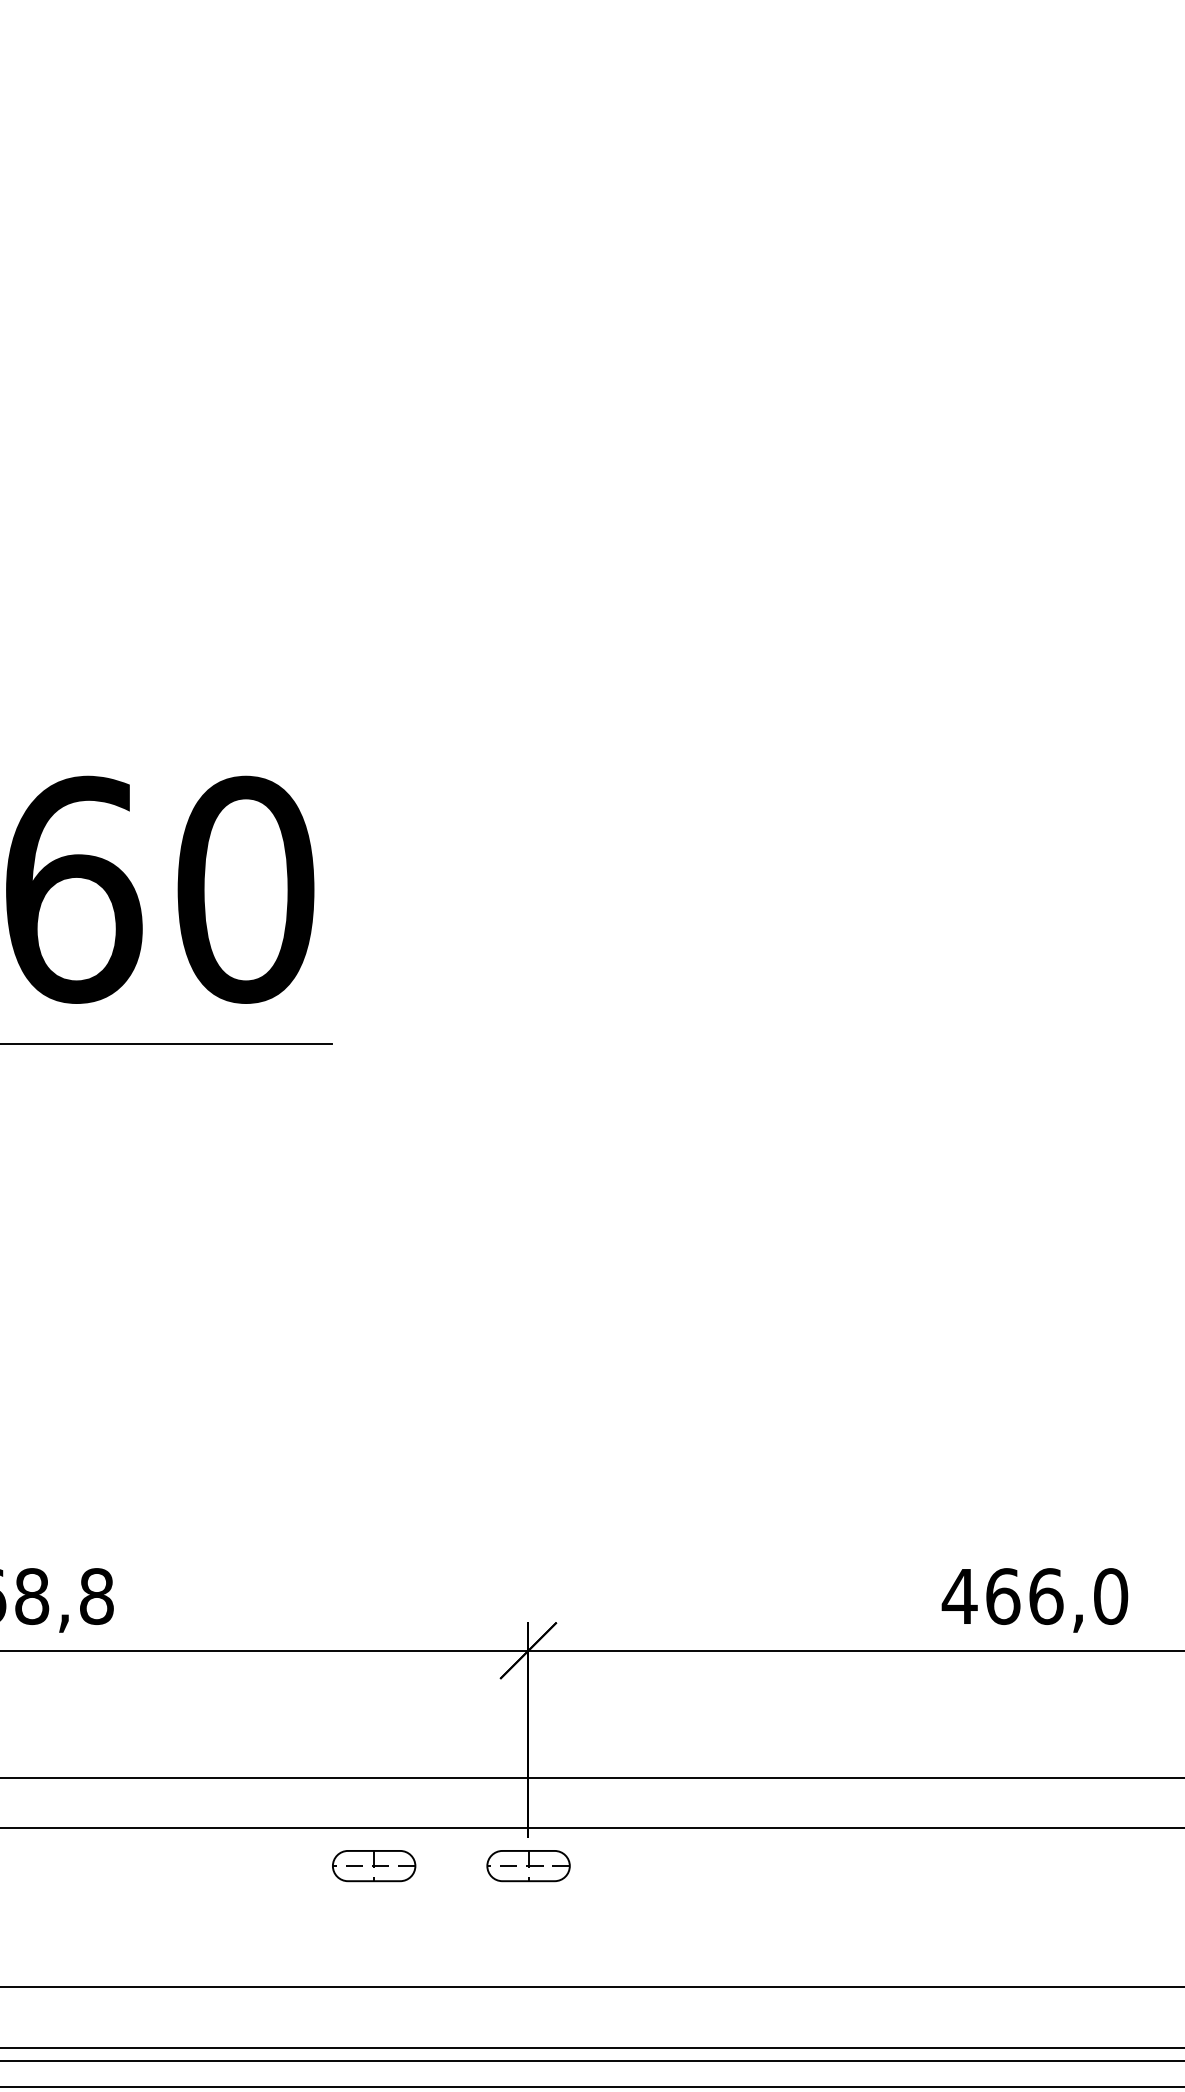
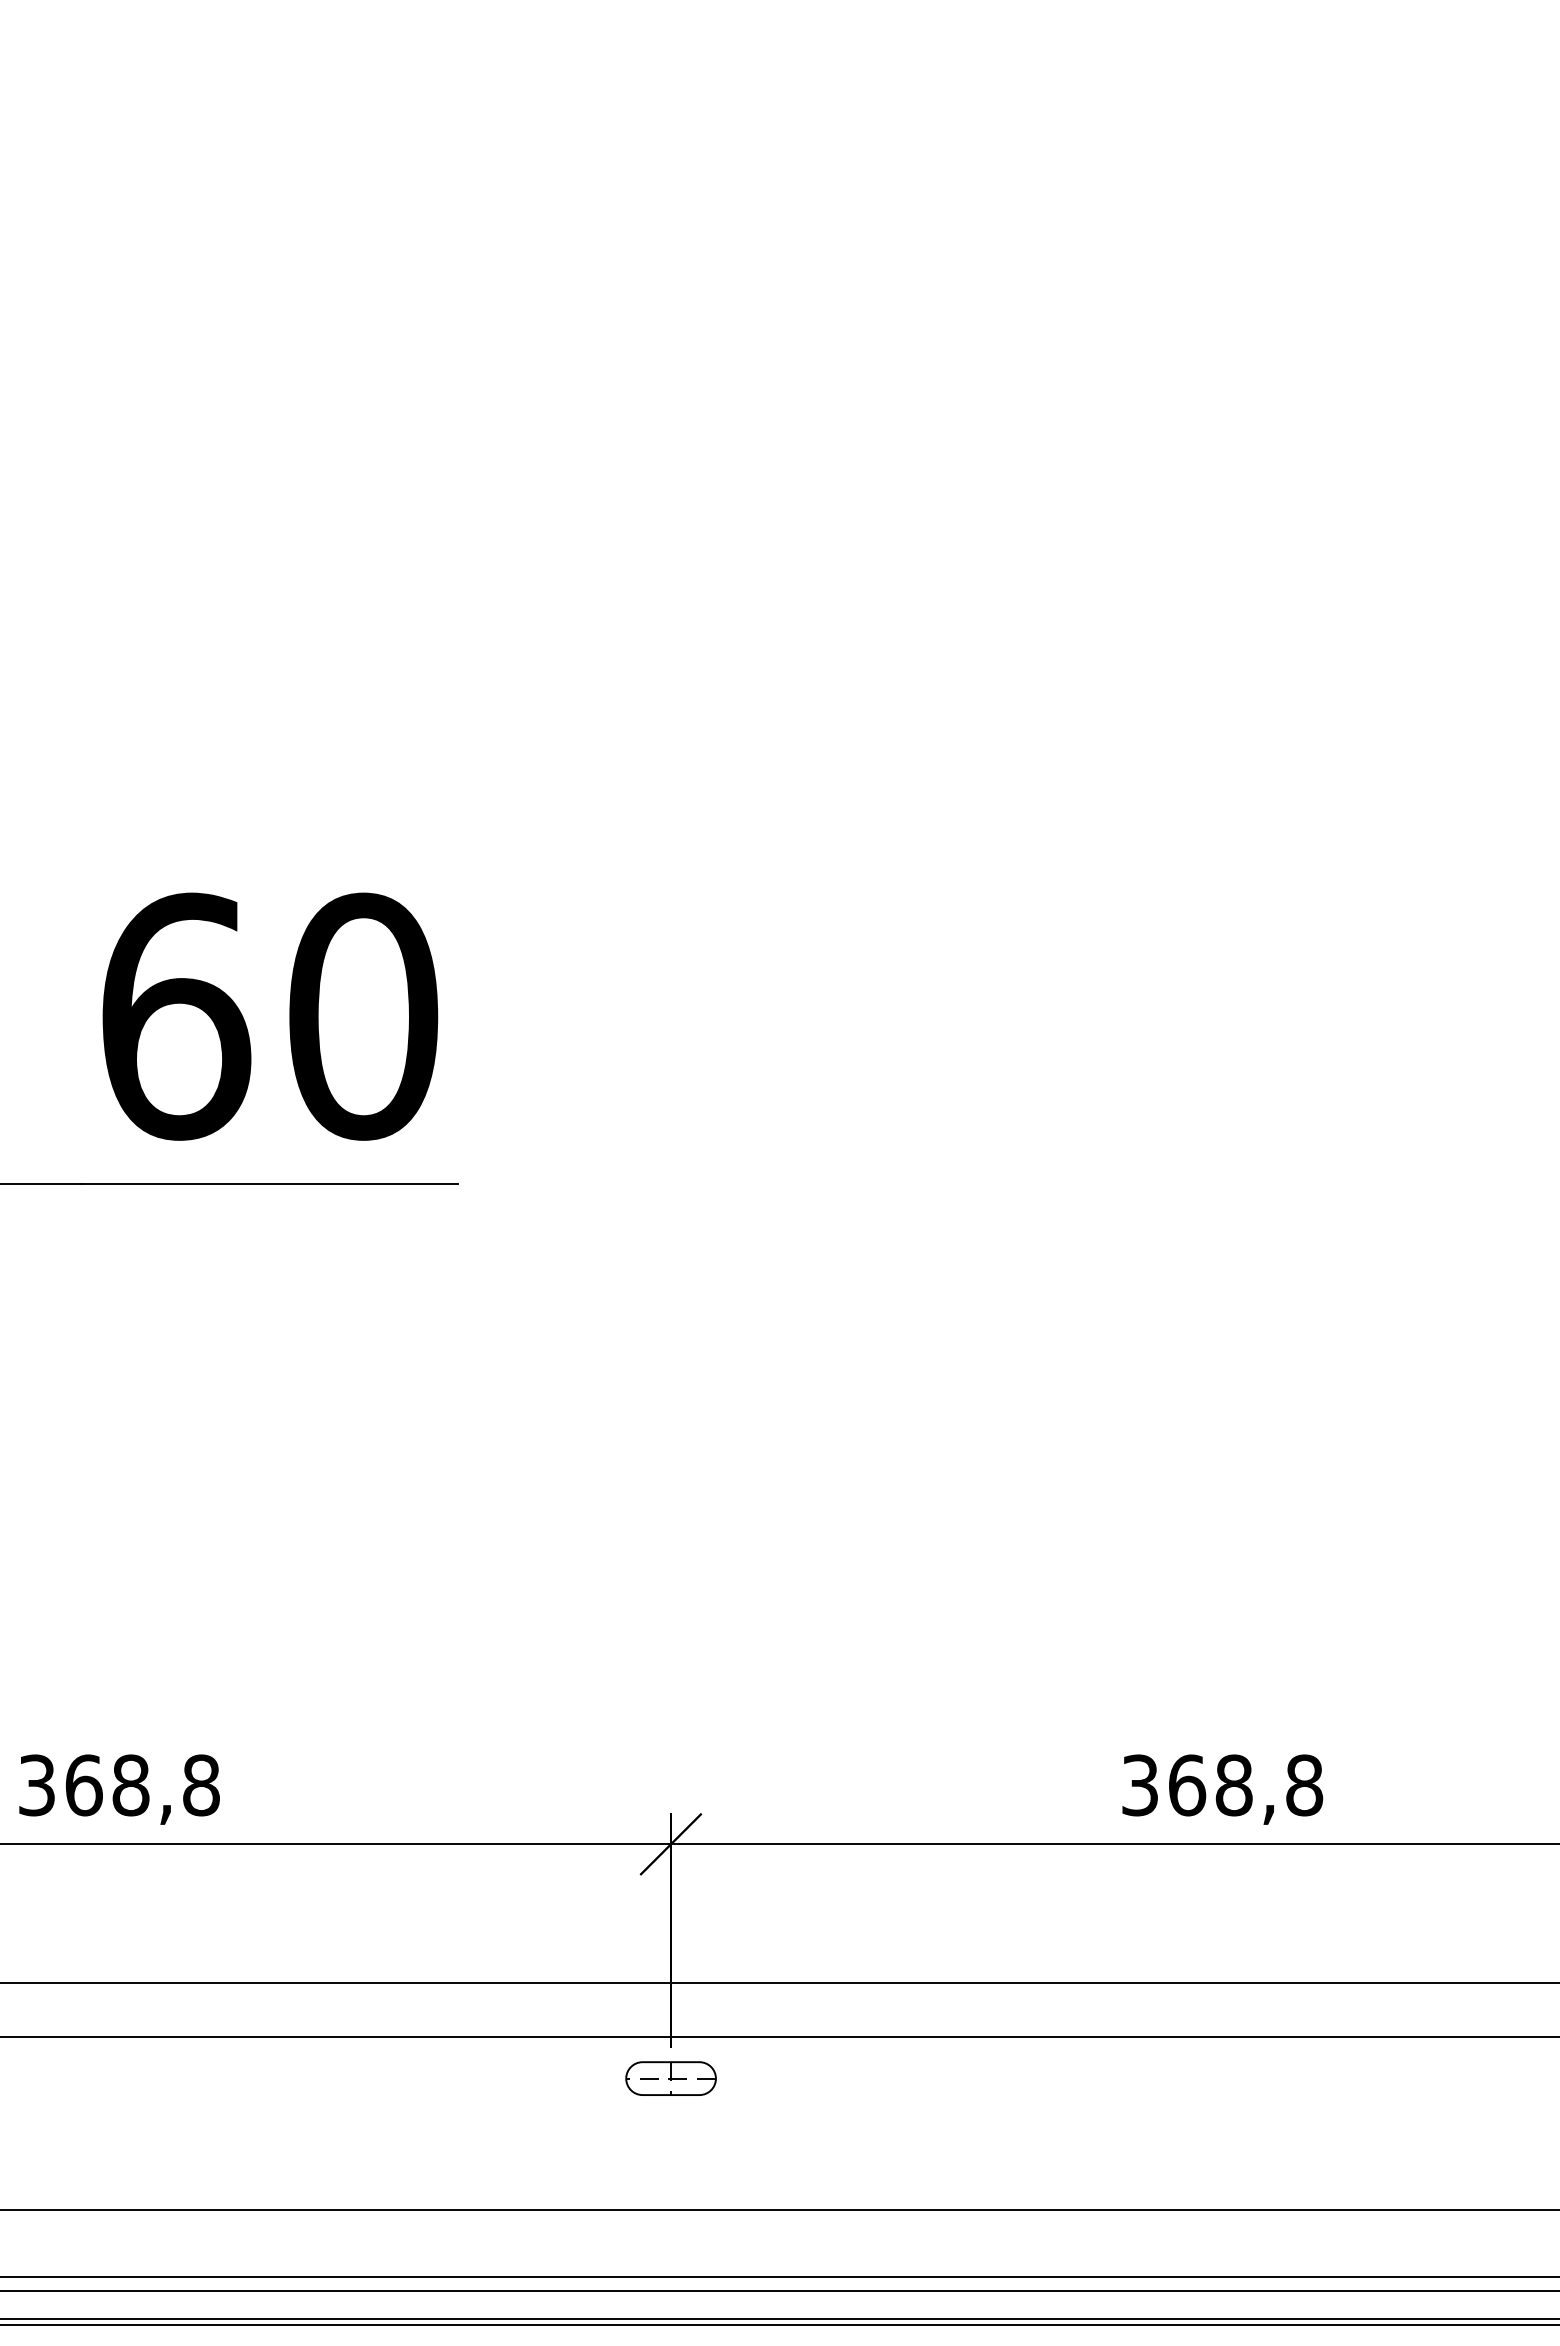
text: (1034, 1596) -> (1221, 1785), 466,0 -> 368,8
part: (373, 1865) -> (502, 2078), removed

